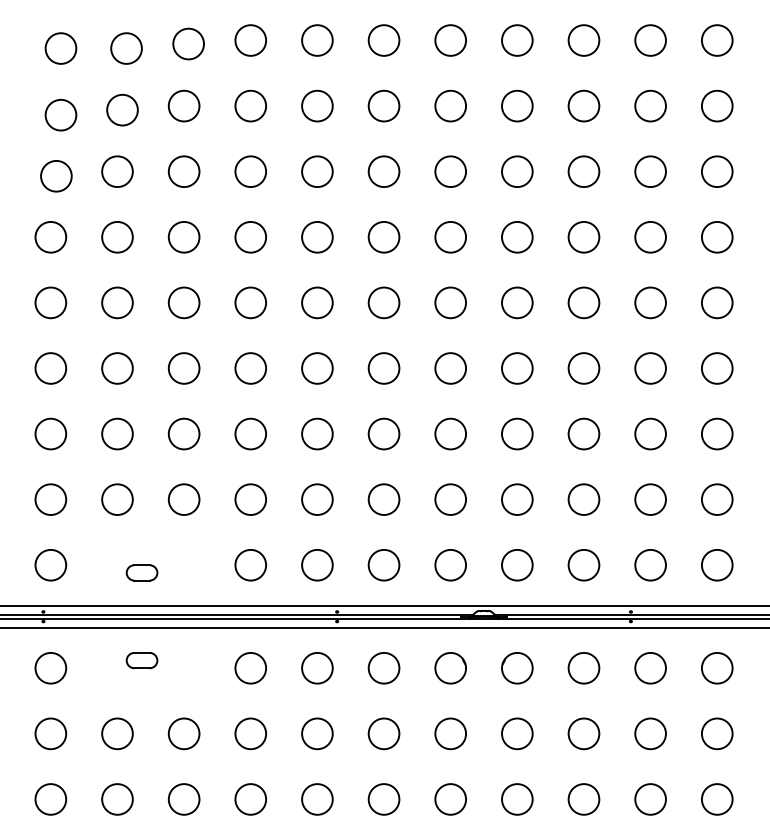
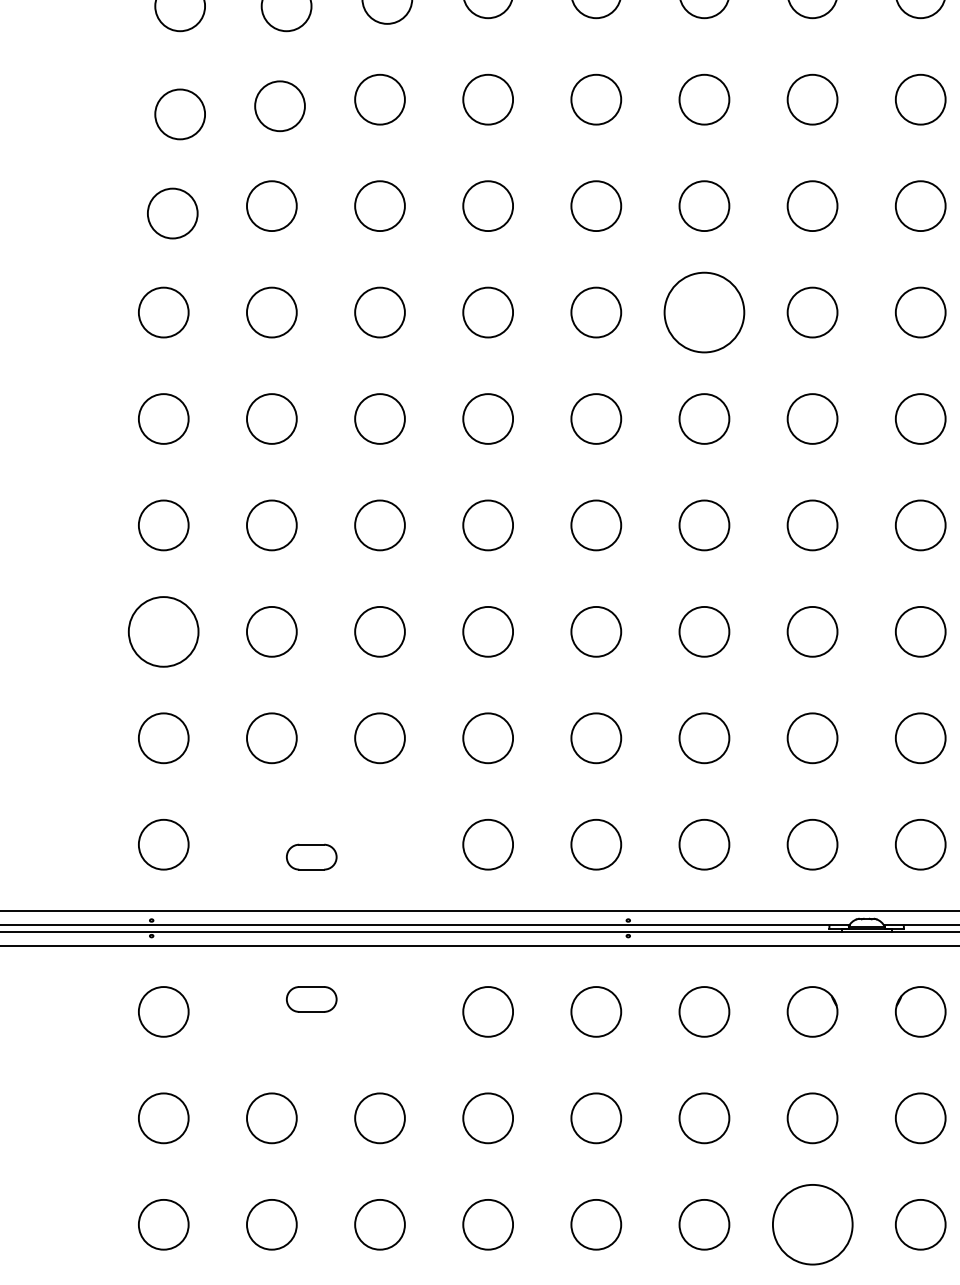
circle: (383, 236) -> (703, 311), size x1.6
circle: (50, 433) -> (163, 630), size x1.4
circle: (450, 799) -> (812, 1224), size x1.6

